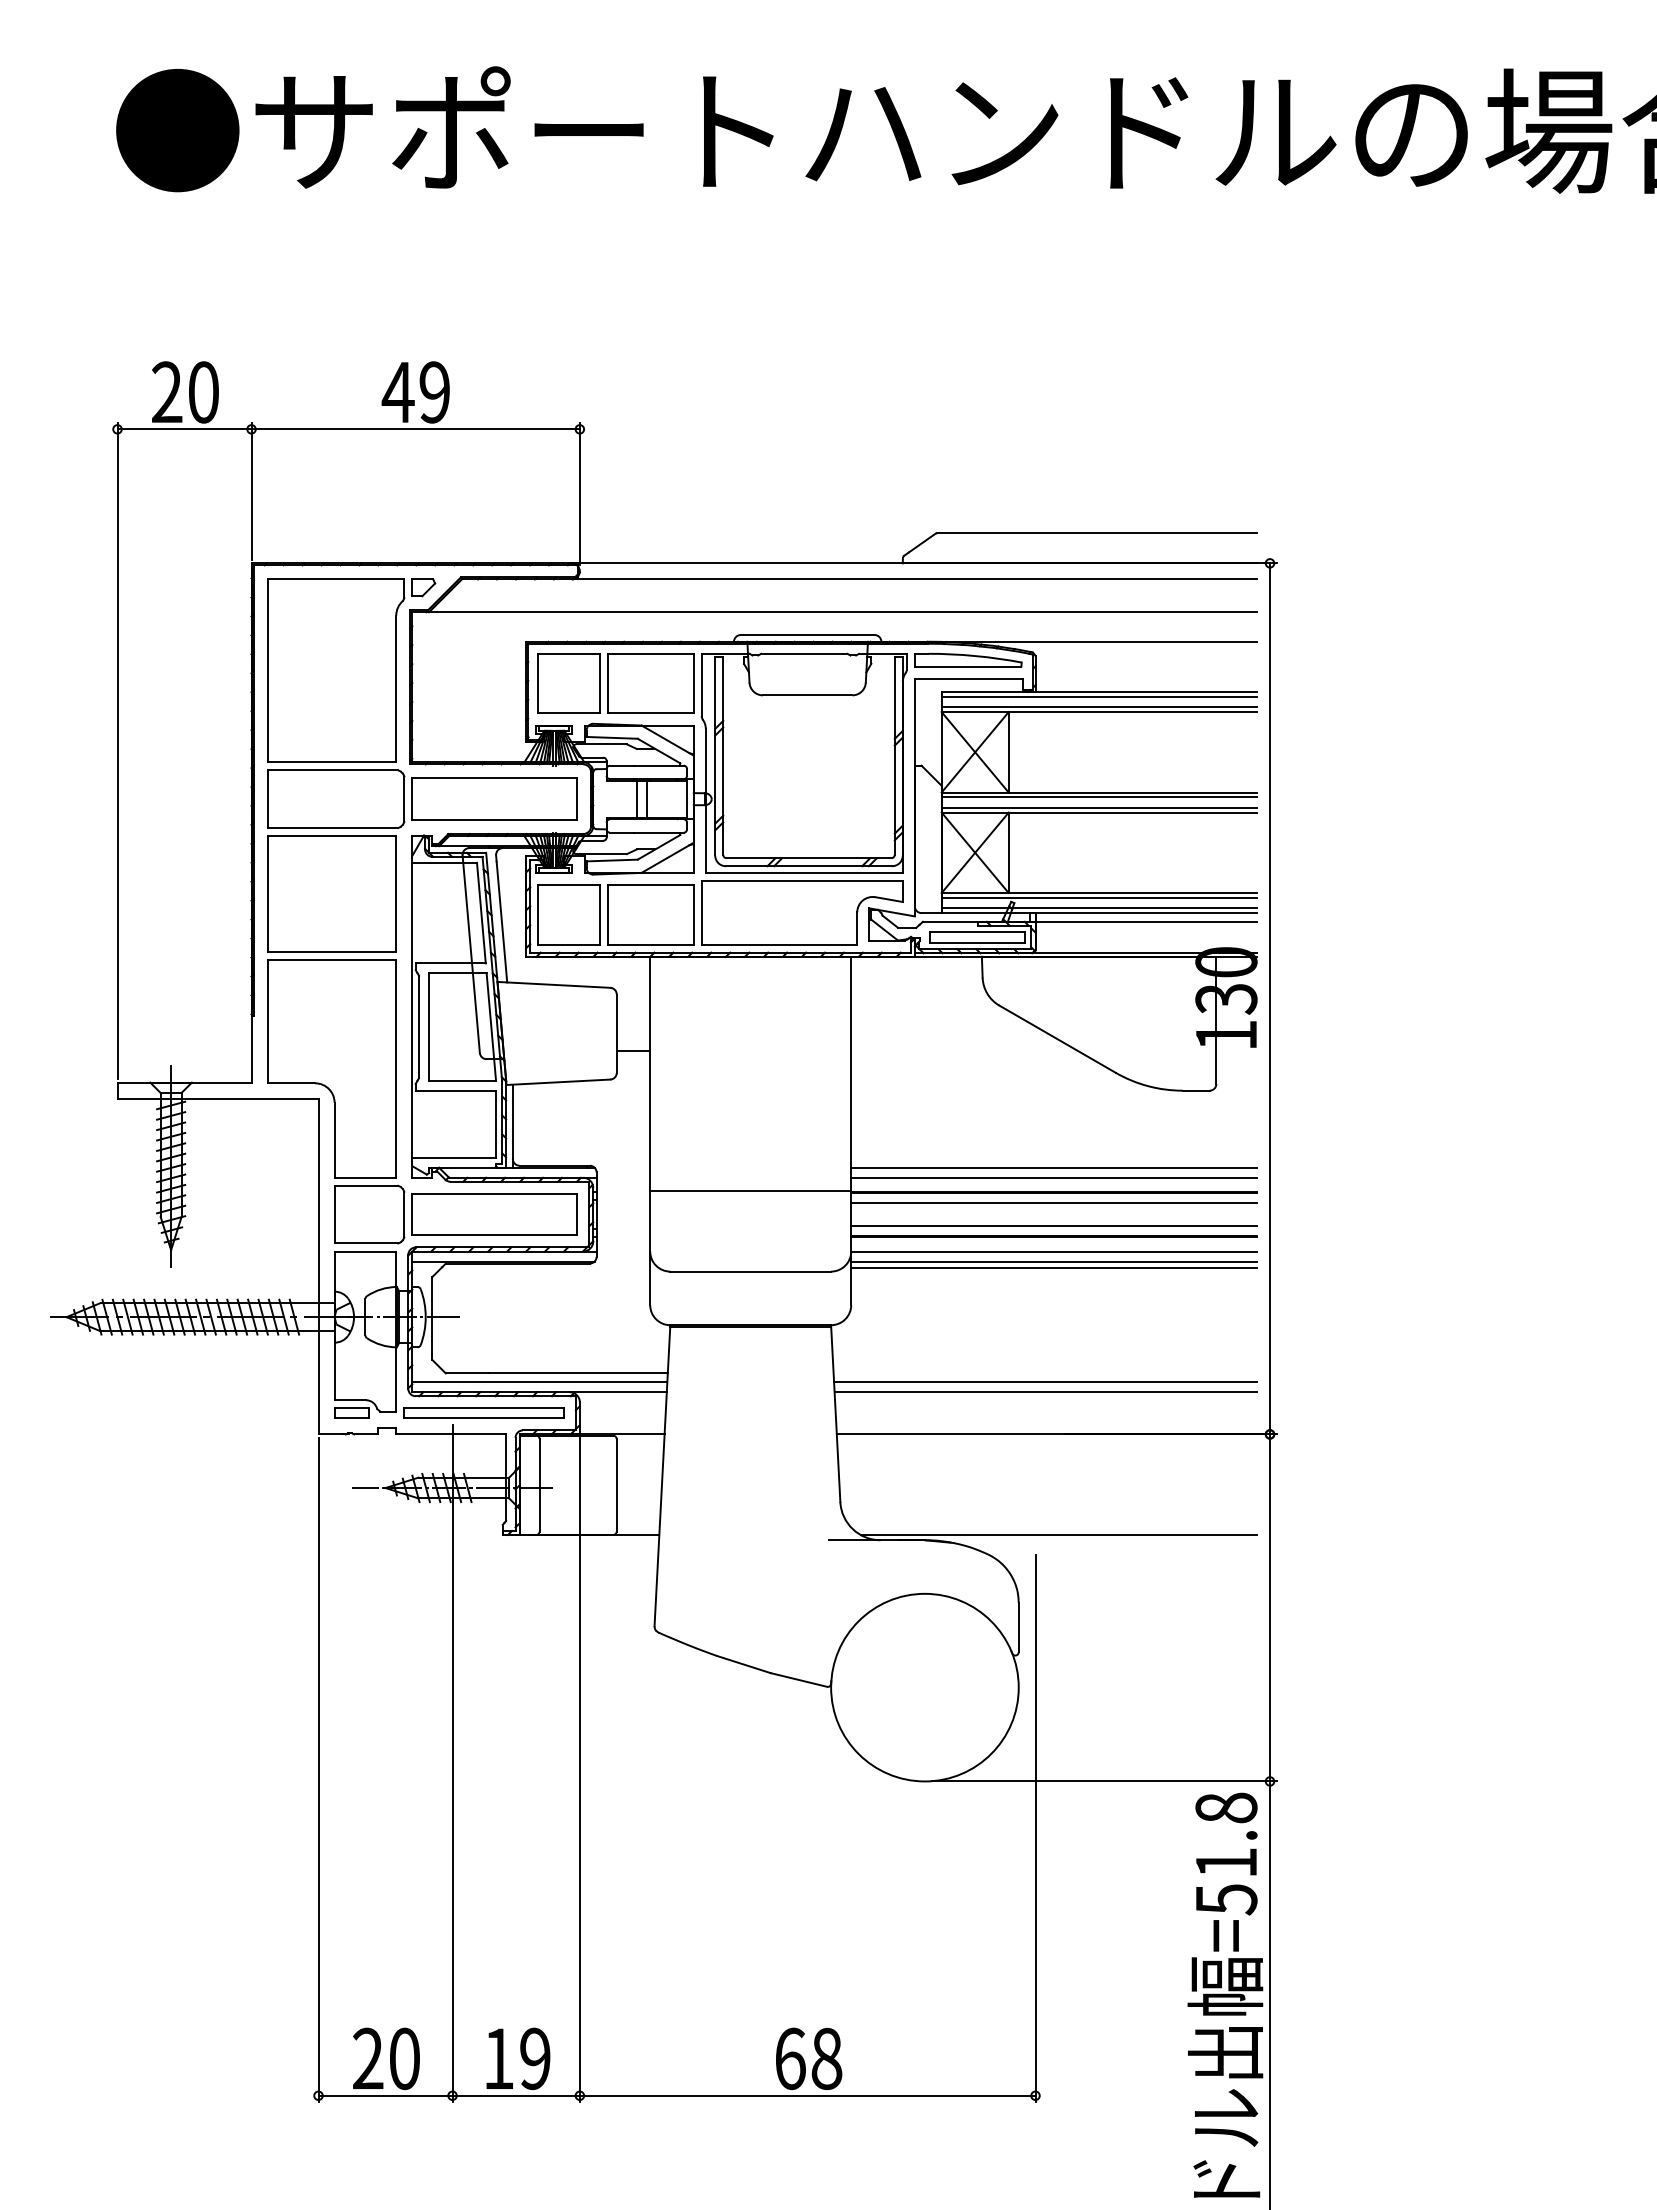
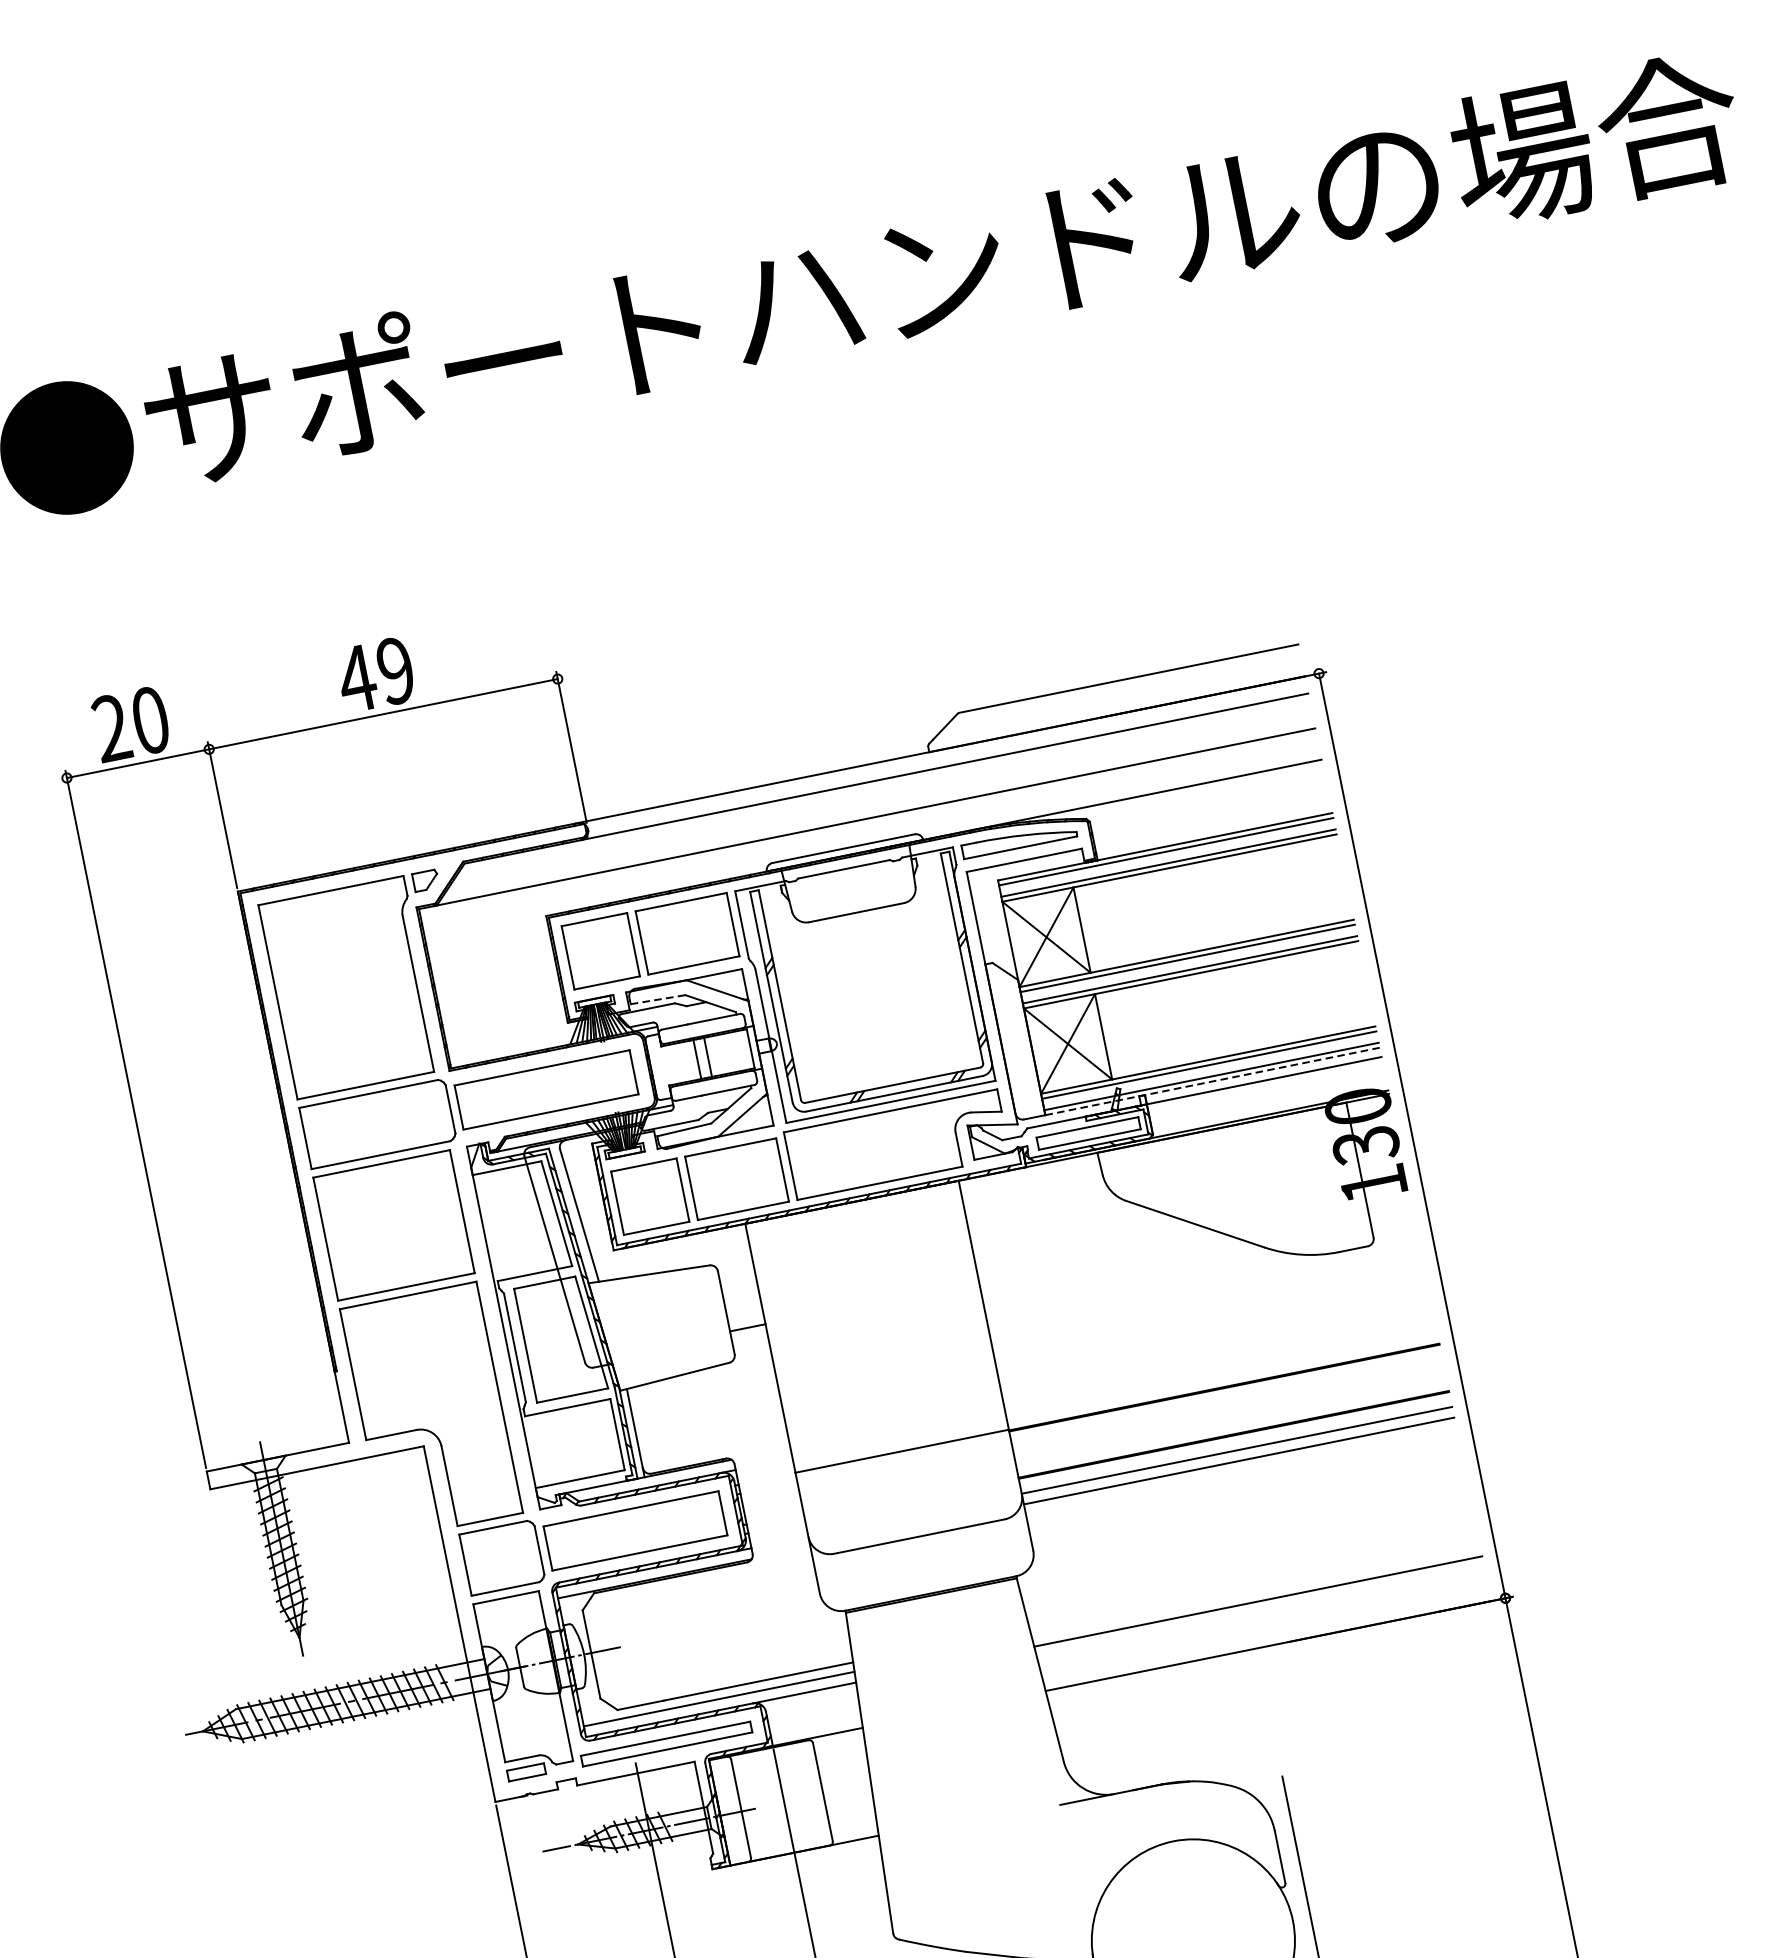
line: (612, 737) -> (658, 999), solid -> dashed
line: (1099, 913) -> (1212, 1081), solid -> dashed
line: (1053, 1167) -> (1218, 1361), removed
line: (1053, 1177) -> (1220, 1371), removed
line: (1053, 1203) -> (1226, 1399), removed
line: (1053, 1226) -> (1231, 1423), removed
line: (1053, 1268) -> (1240, 1468), removed
line: (1045, 1382) -> (1256, 1591), removed
line: (1058, 1534) -> (1302, 1749), removed

